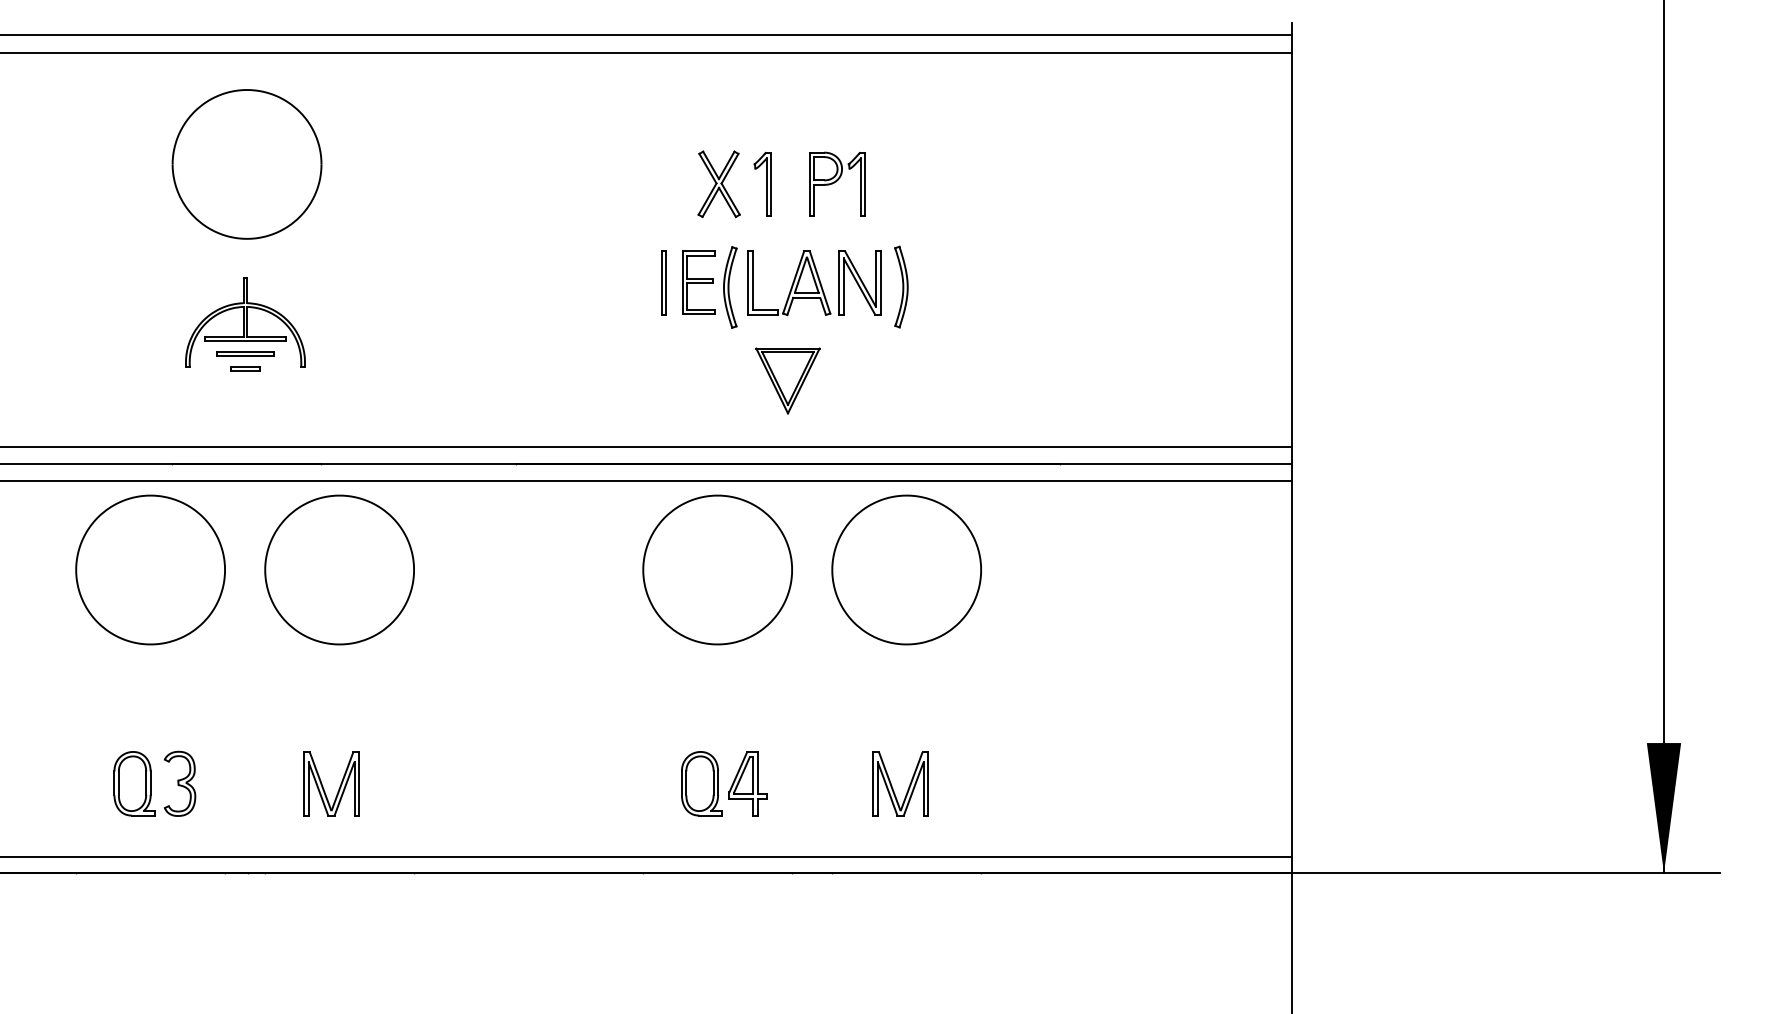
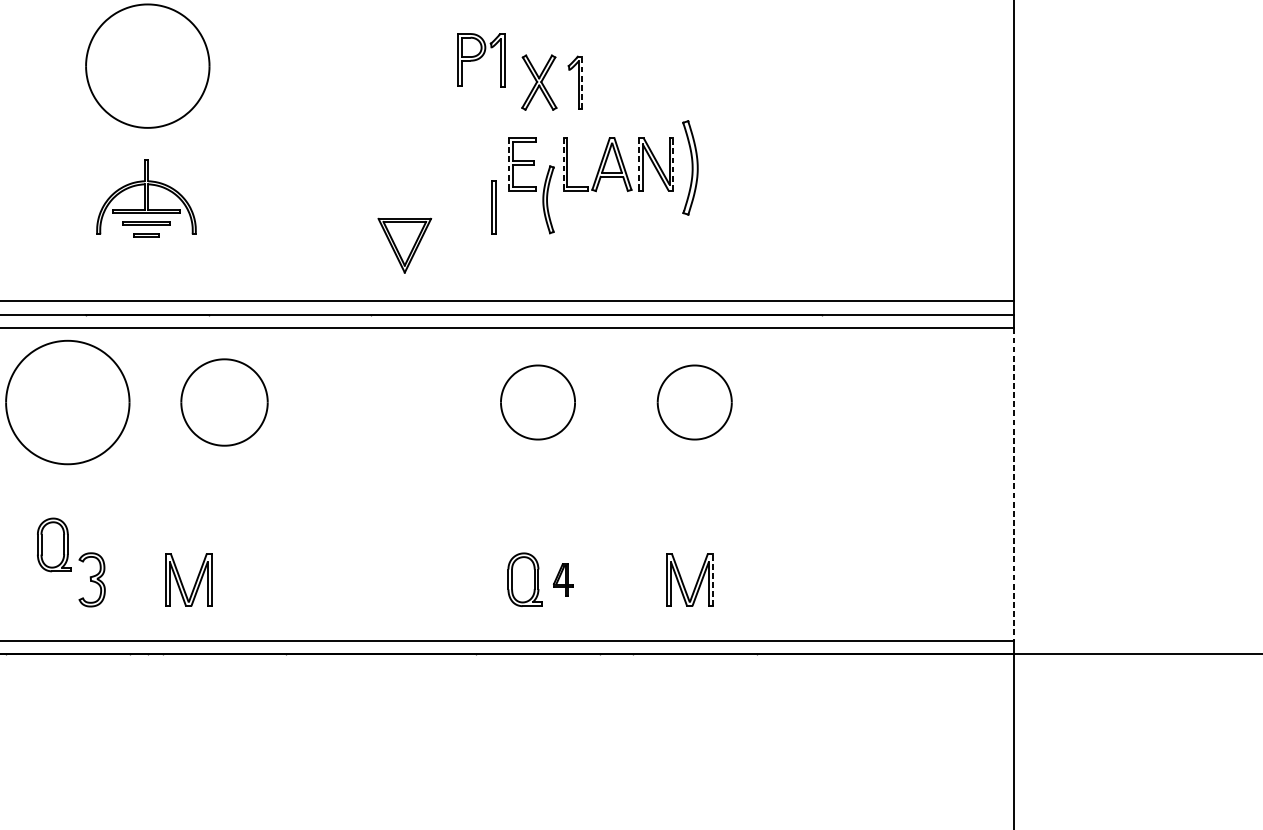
part: (837, 183) -> (481, 59), moved
line: (771, 184) -> (582, 82), solid -> dashed
part: (663, 282) -> (493, 207), moved
line: (682, 282) -> (508, 164), solid -> dashed
line: (748, 282) -> (563, 164), solid -> dashed
line: (839, 282) -> (639, 164), solid -> dashed
line: (880, 282) -> (673, 164), solid -> dashed
part: (901, 286) -> (690, 167), size x1.4
part: (730, 287) -> (548, 199), moved
part: (787, 380) -> (404, 245), moved
part: (339, 569) -> (224, 402), size x0.7
part: (717, 569) -> (537, 402), size x0.6
part: (906, 569) -> (694, 402), size x0.6
line: (1291, 669) -> (1013, 485), solid -> dashed
part: (134, 783) -> (54, 544), moved
part: (747, 783) -> (562, 579), size x0.6
line: (928, 783) -> (712, 579), solid -> dashed
part: (323, 786) -> (182, 582), moved

